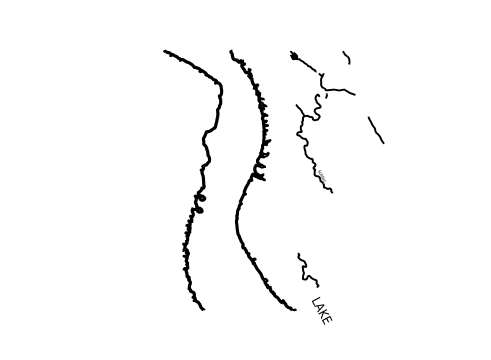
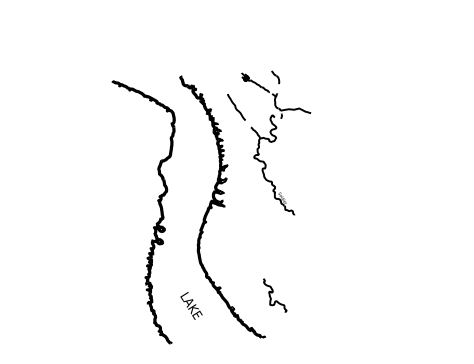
part: (346, 57) -> (275, 77), moved
line: (375, 130) -> (235, 107), moved
text: (322, 310) -> (191, 305), moved

